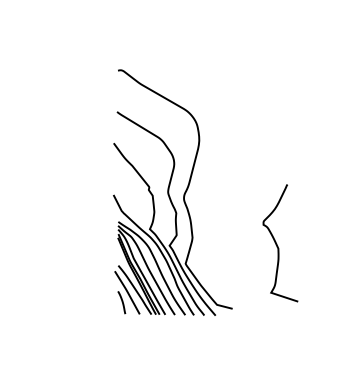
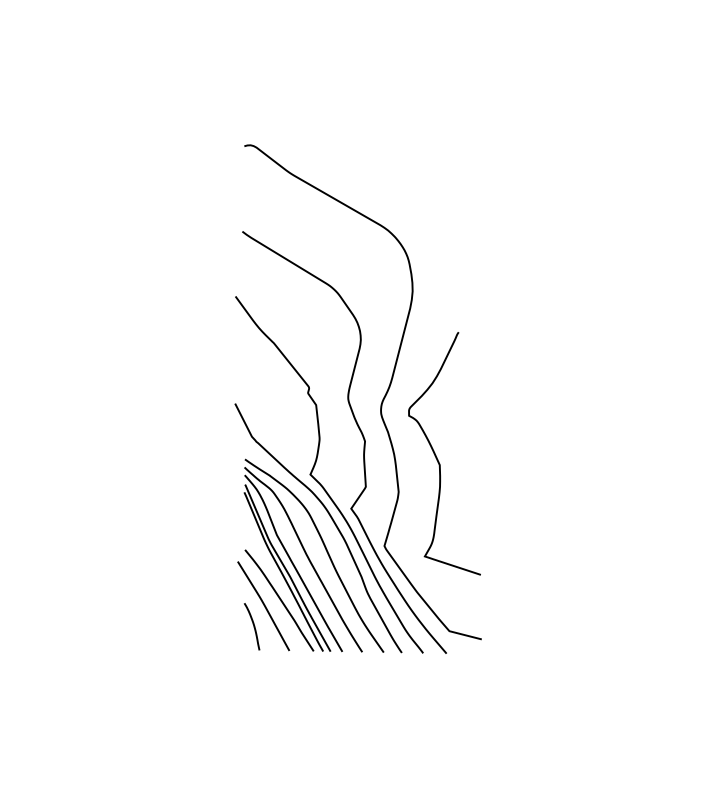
curve: (277, 244) -> (437, 456), moved

